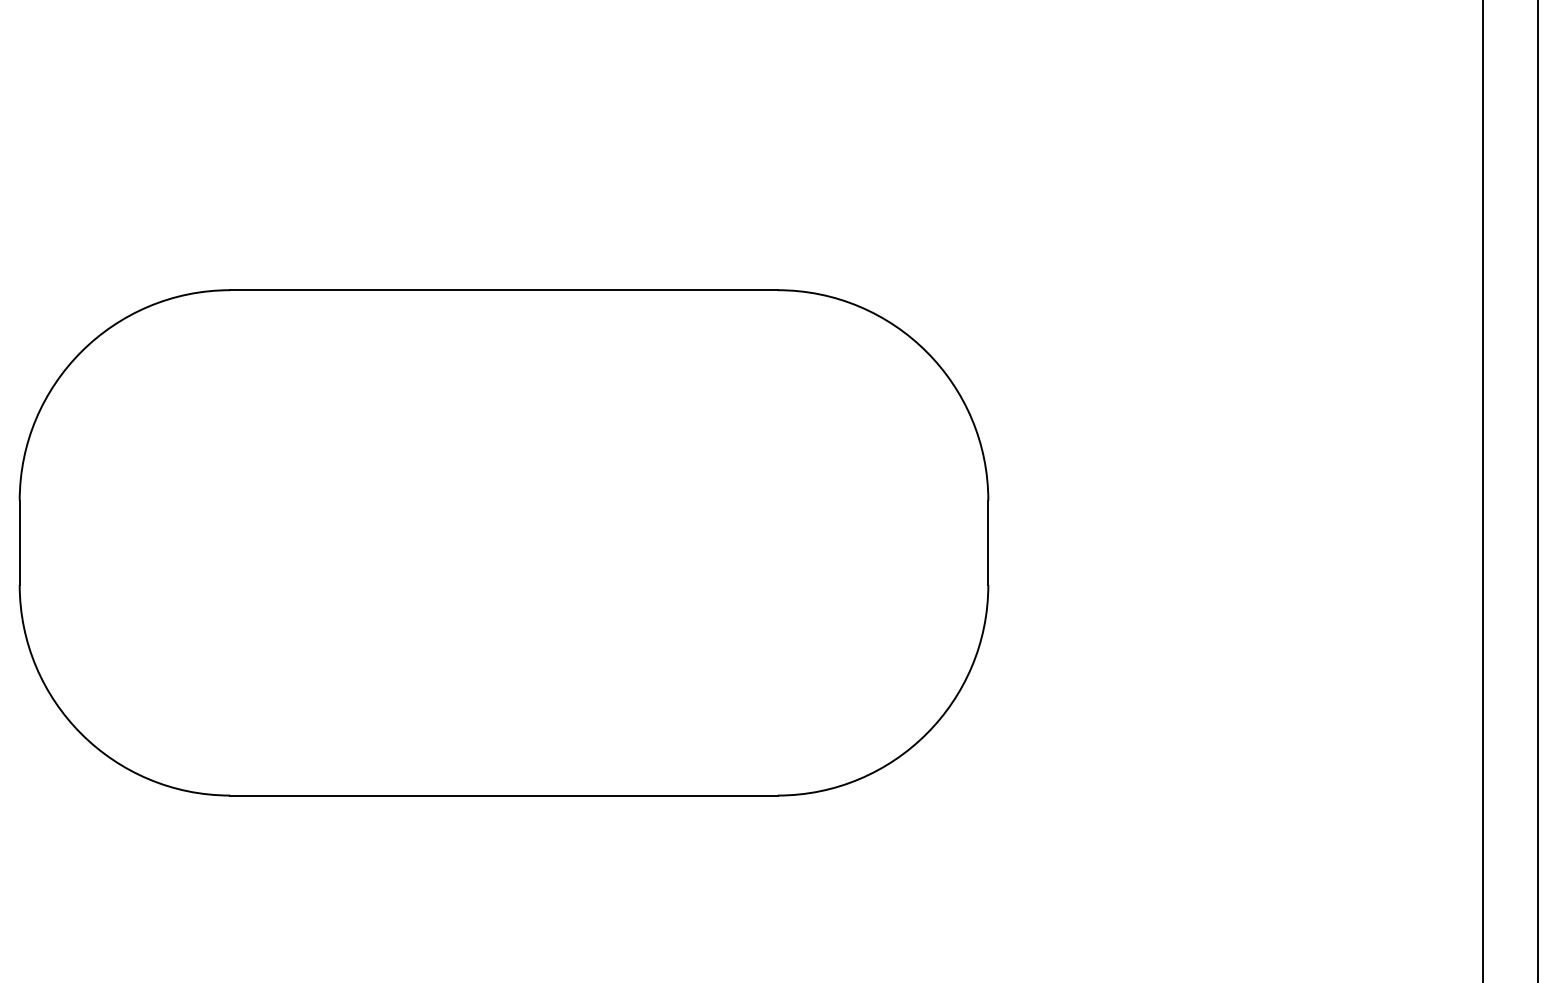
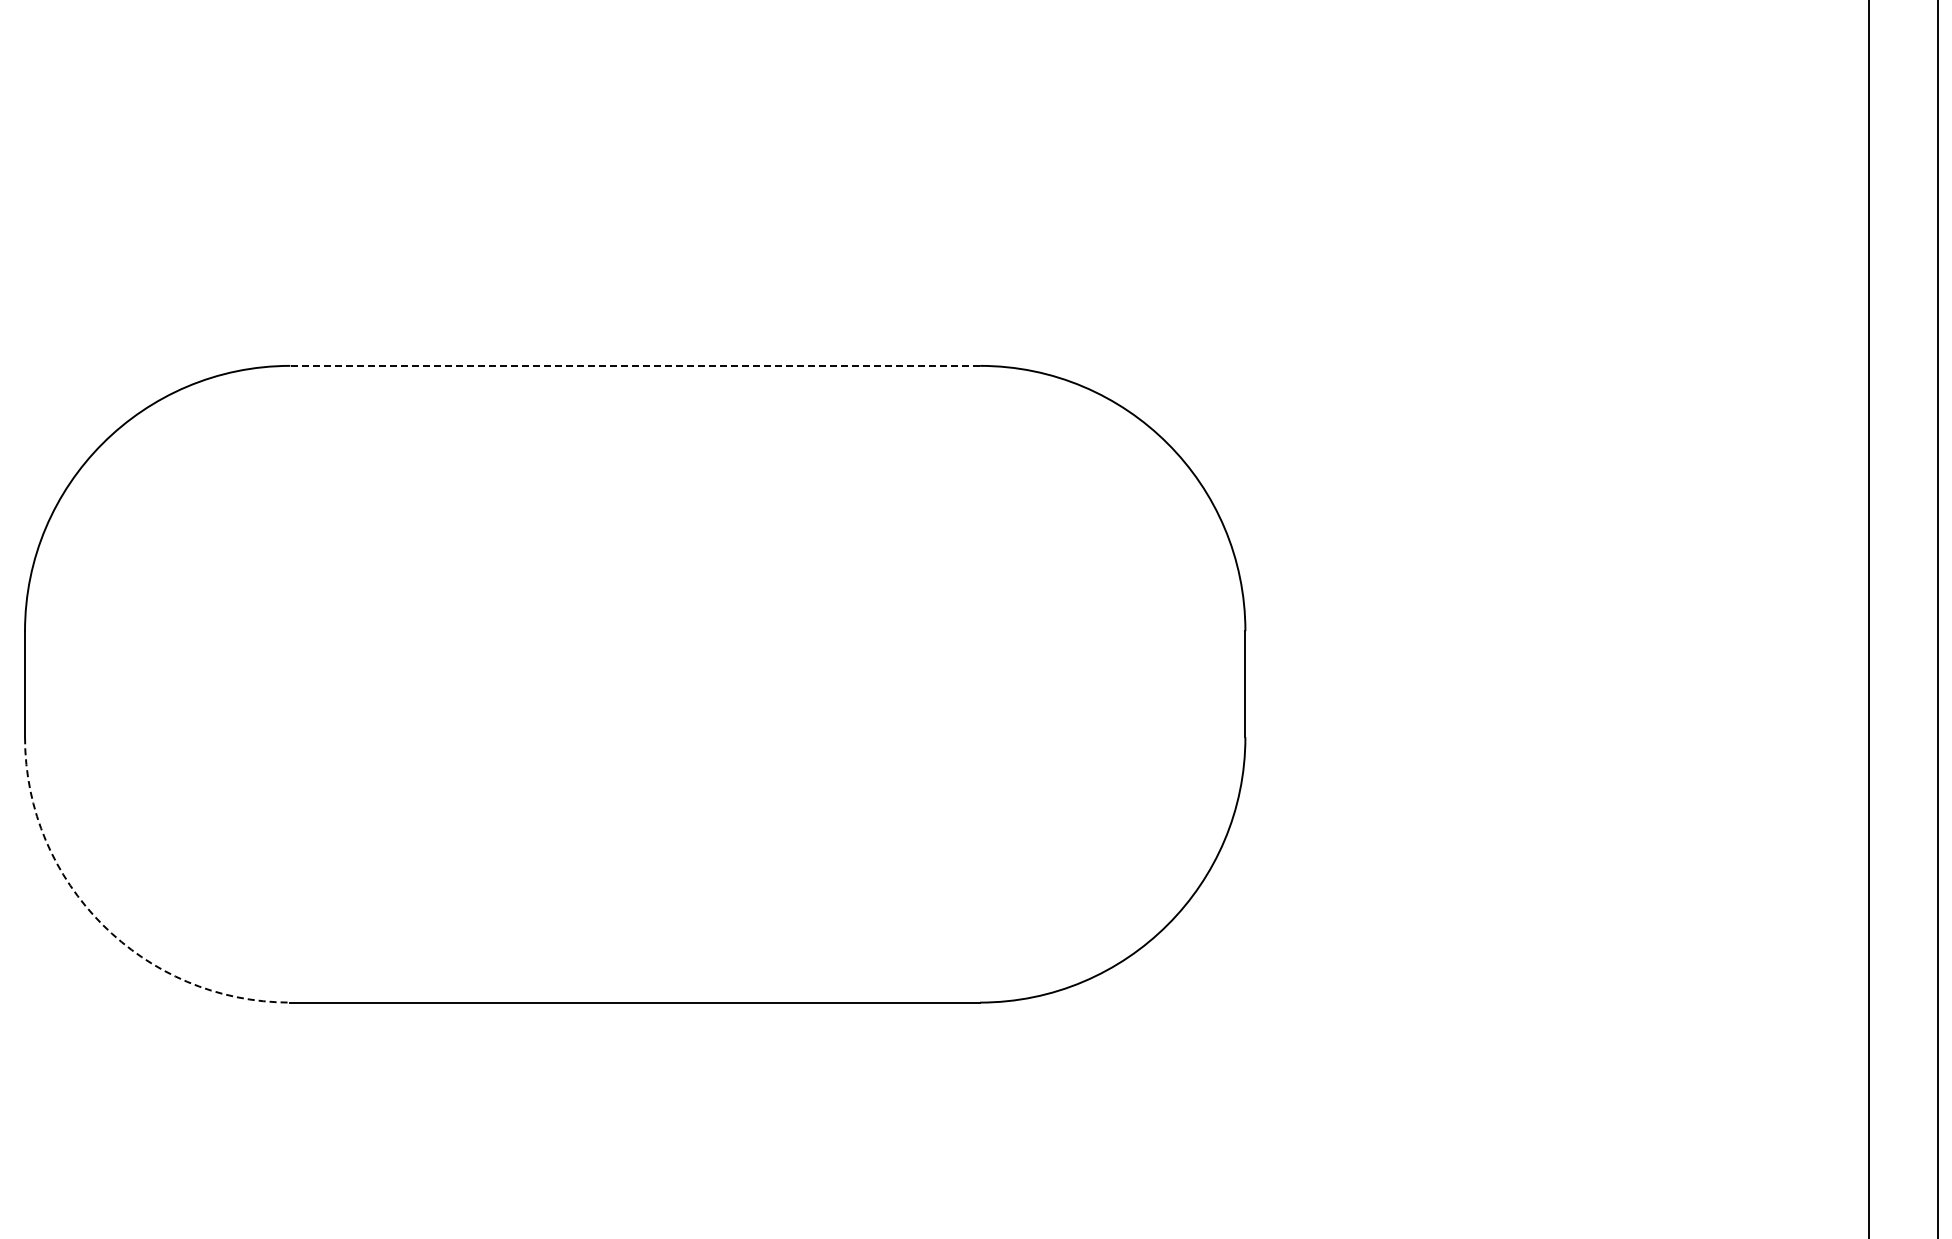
line: (504, 289) -> (635, 365), solid -> dashed
arc: (81, 733) -> (102, 924), solid -> dashed

